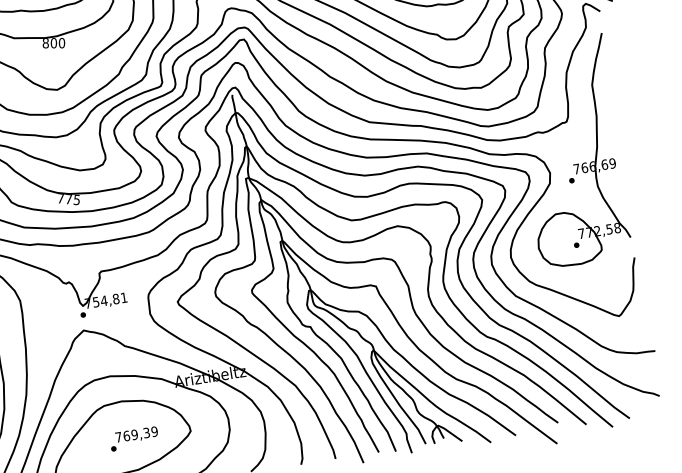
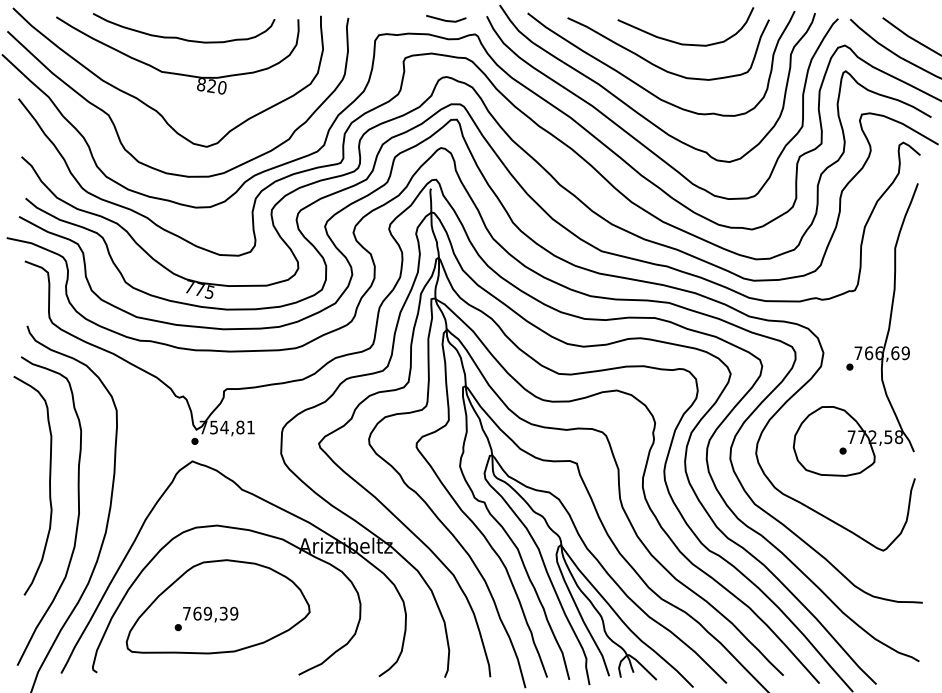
text: (53, 43) -> (211, 86), 800 -> 820
text: (134, 438) -> (206, 618), moved

